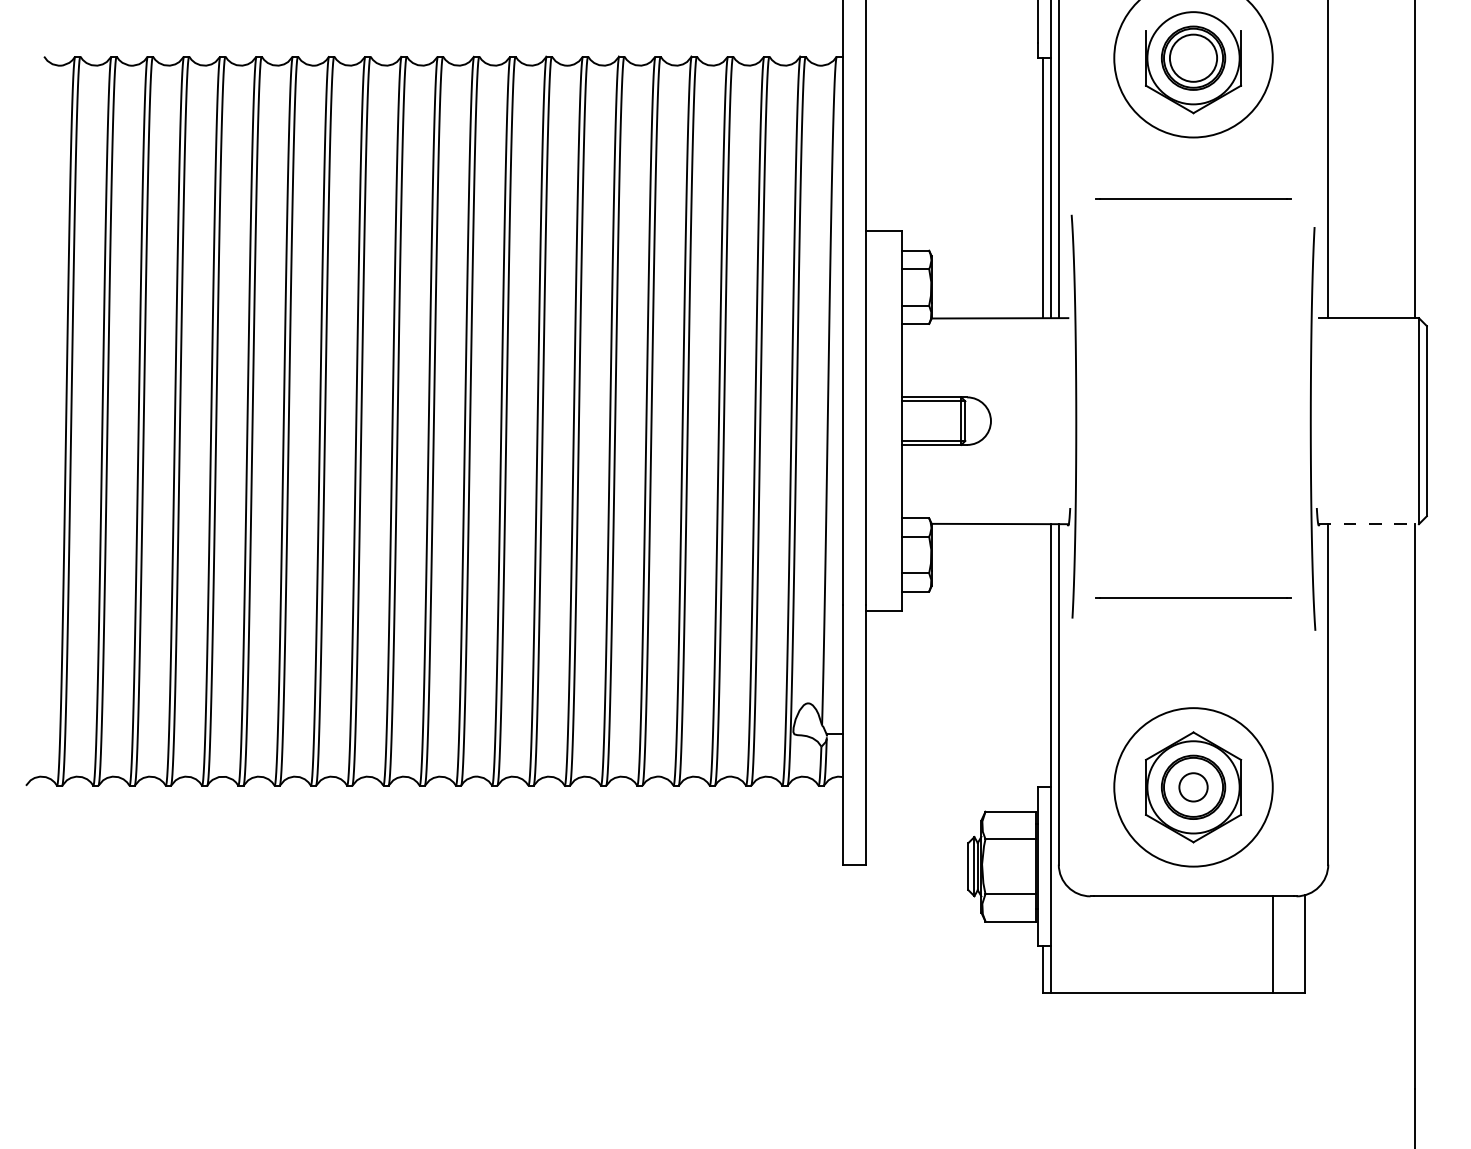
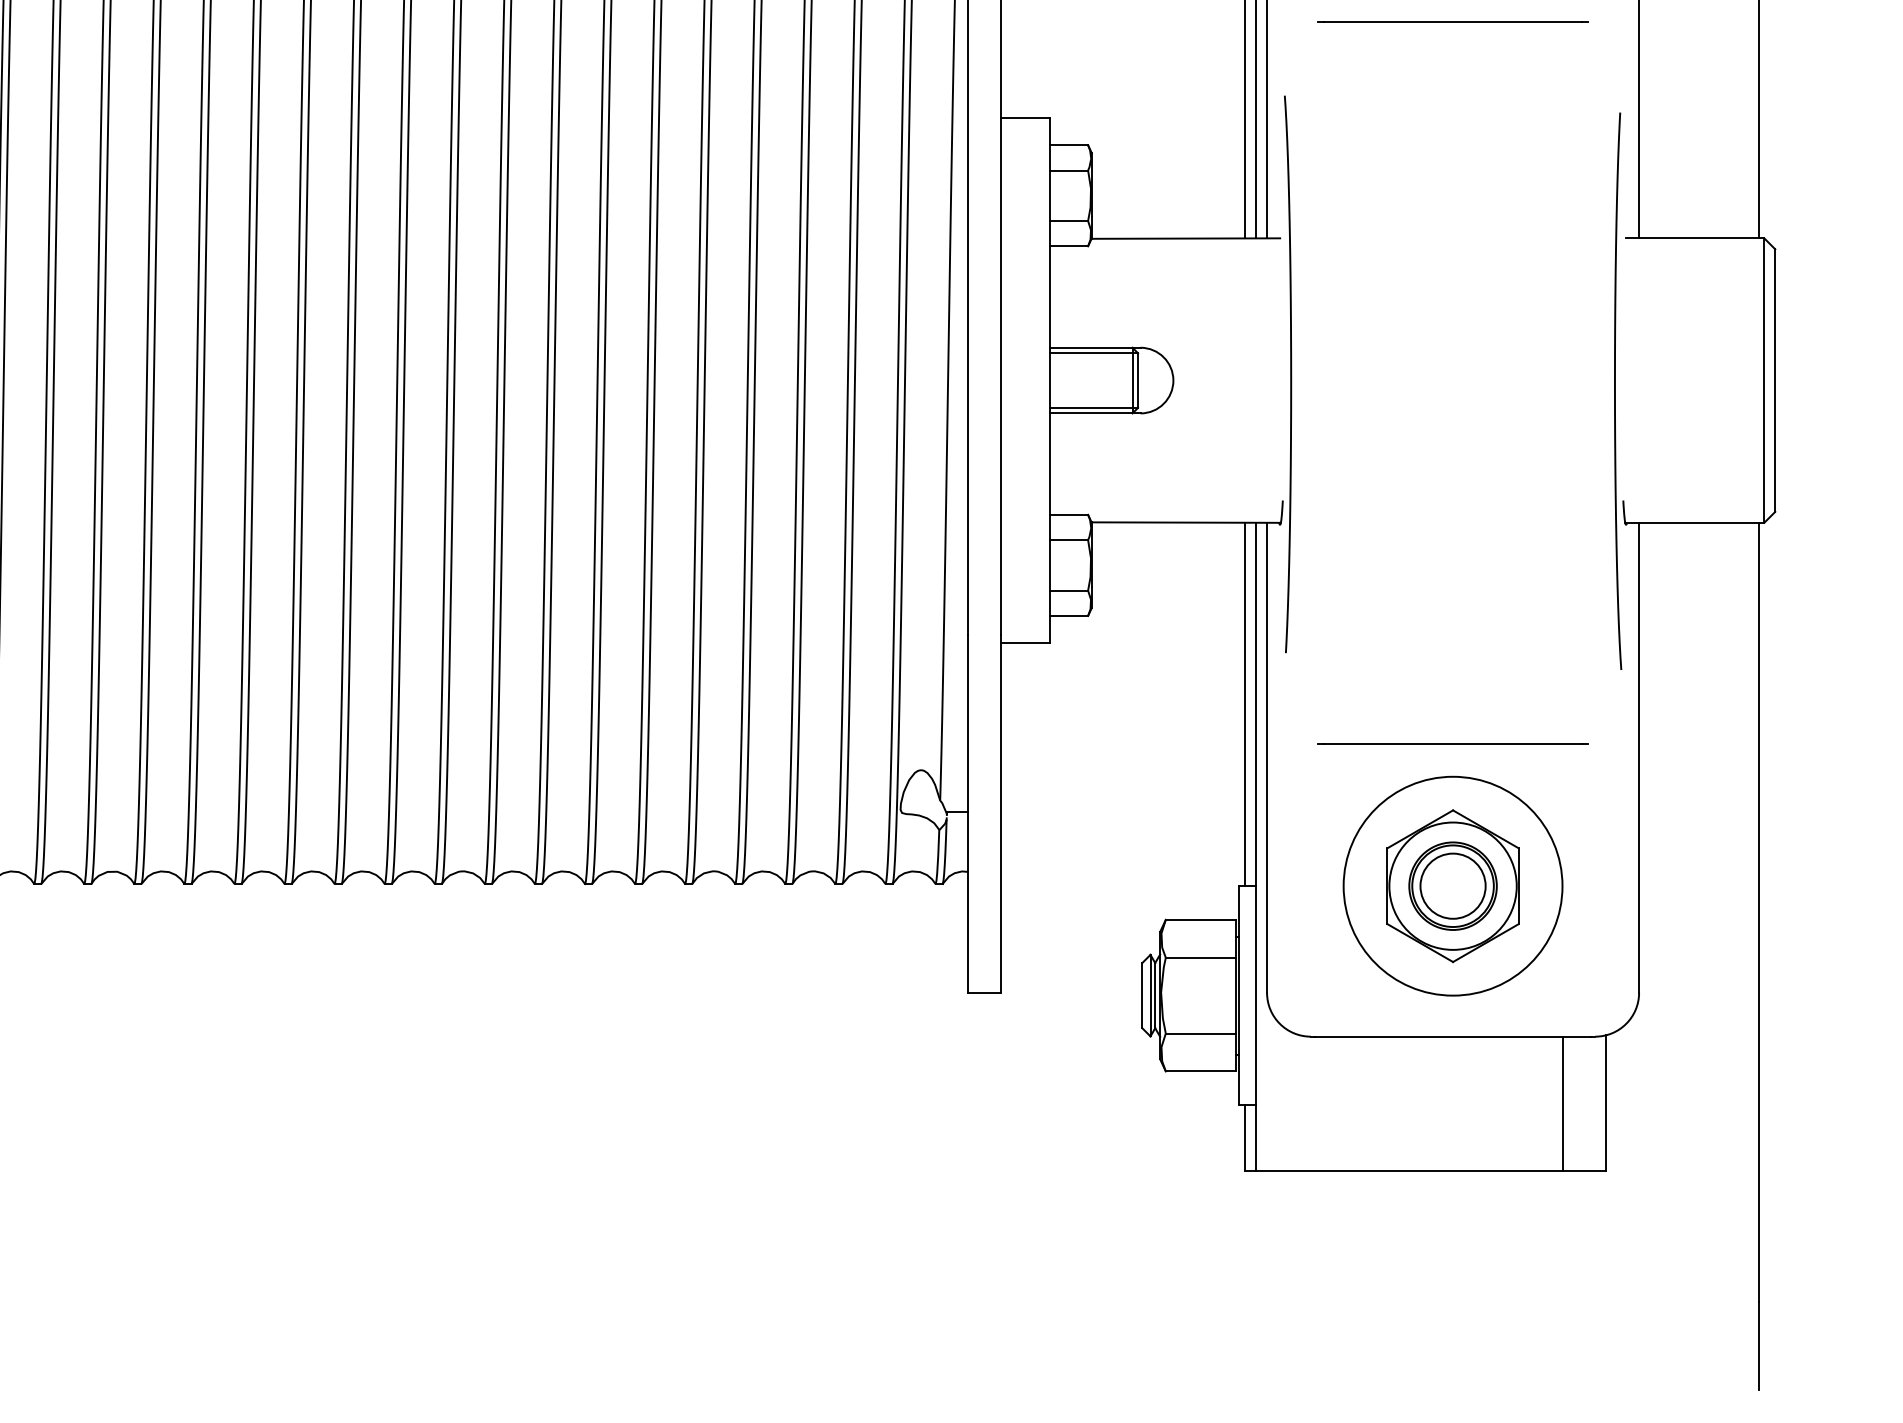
line: (1193, 198) -> (1453, 20), moved
line: (1369, 524) -> (1696, 523), dashed -> solid
line: (1193, 597) -> (1453, 742), moved
line: (1042, 655) -> (1244, 704), added
circle: (1193, 786) -> (1453, 884), size x1.67

